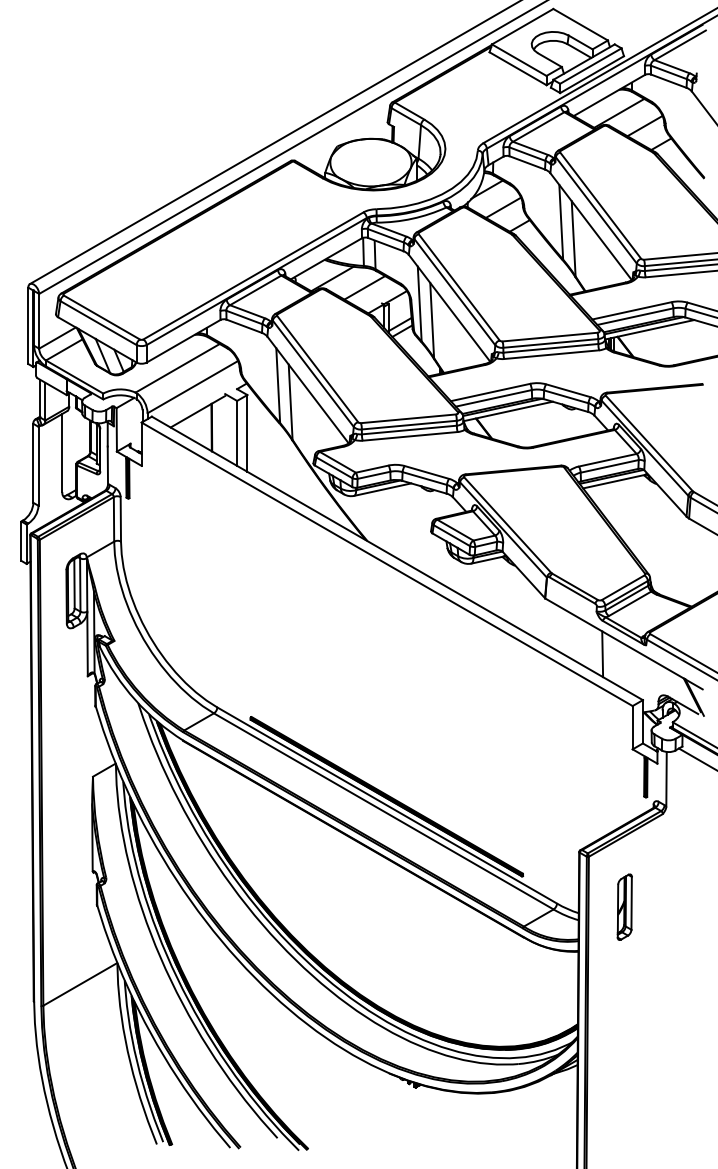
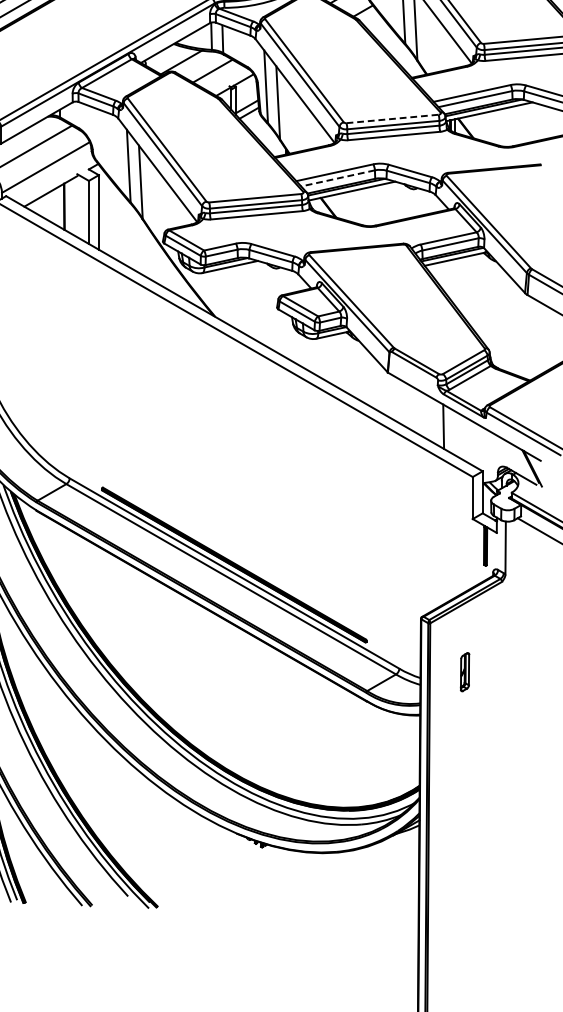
line: (550, 337) -> (393, 119), solid -> dashed
line: (493, 398) -> (337, 178), solid -> dashed
part: (624, 906) -> (464, 671), size x0.6

